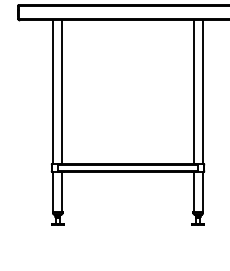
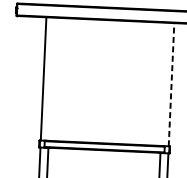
line: (62, 91) -> (51, 78), removed
line: (193, 91) -> (163, 84), removed
line: (202, 91) -> (171, 84), solid -> dashed

